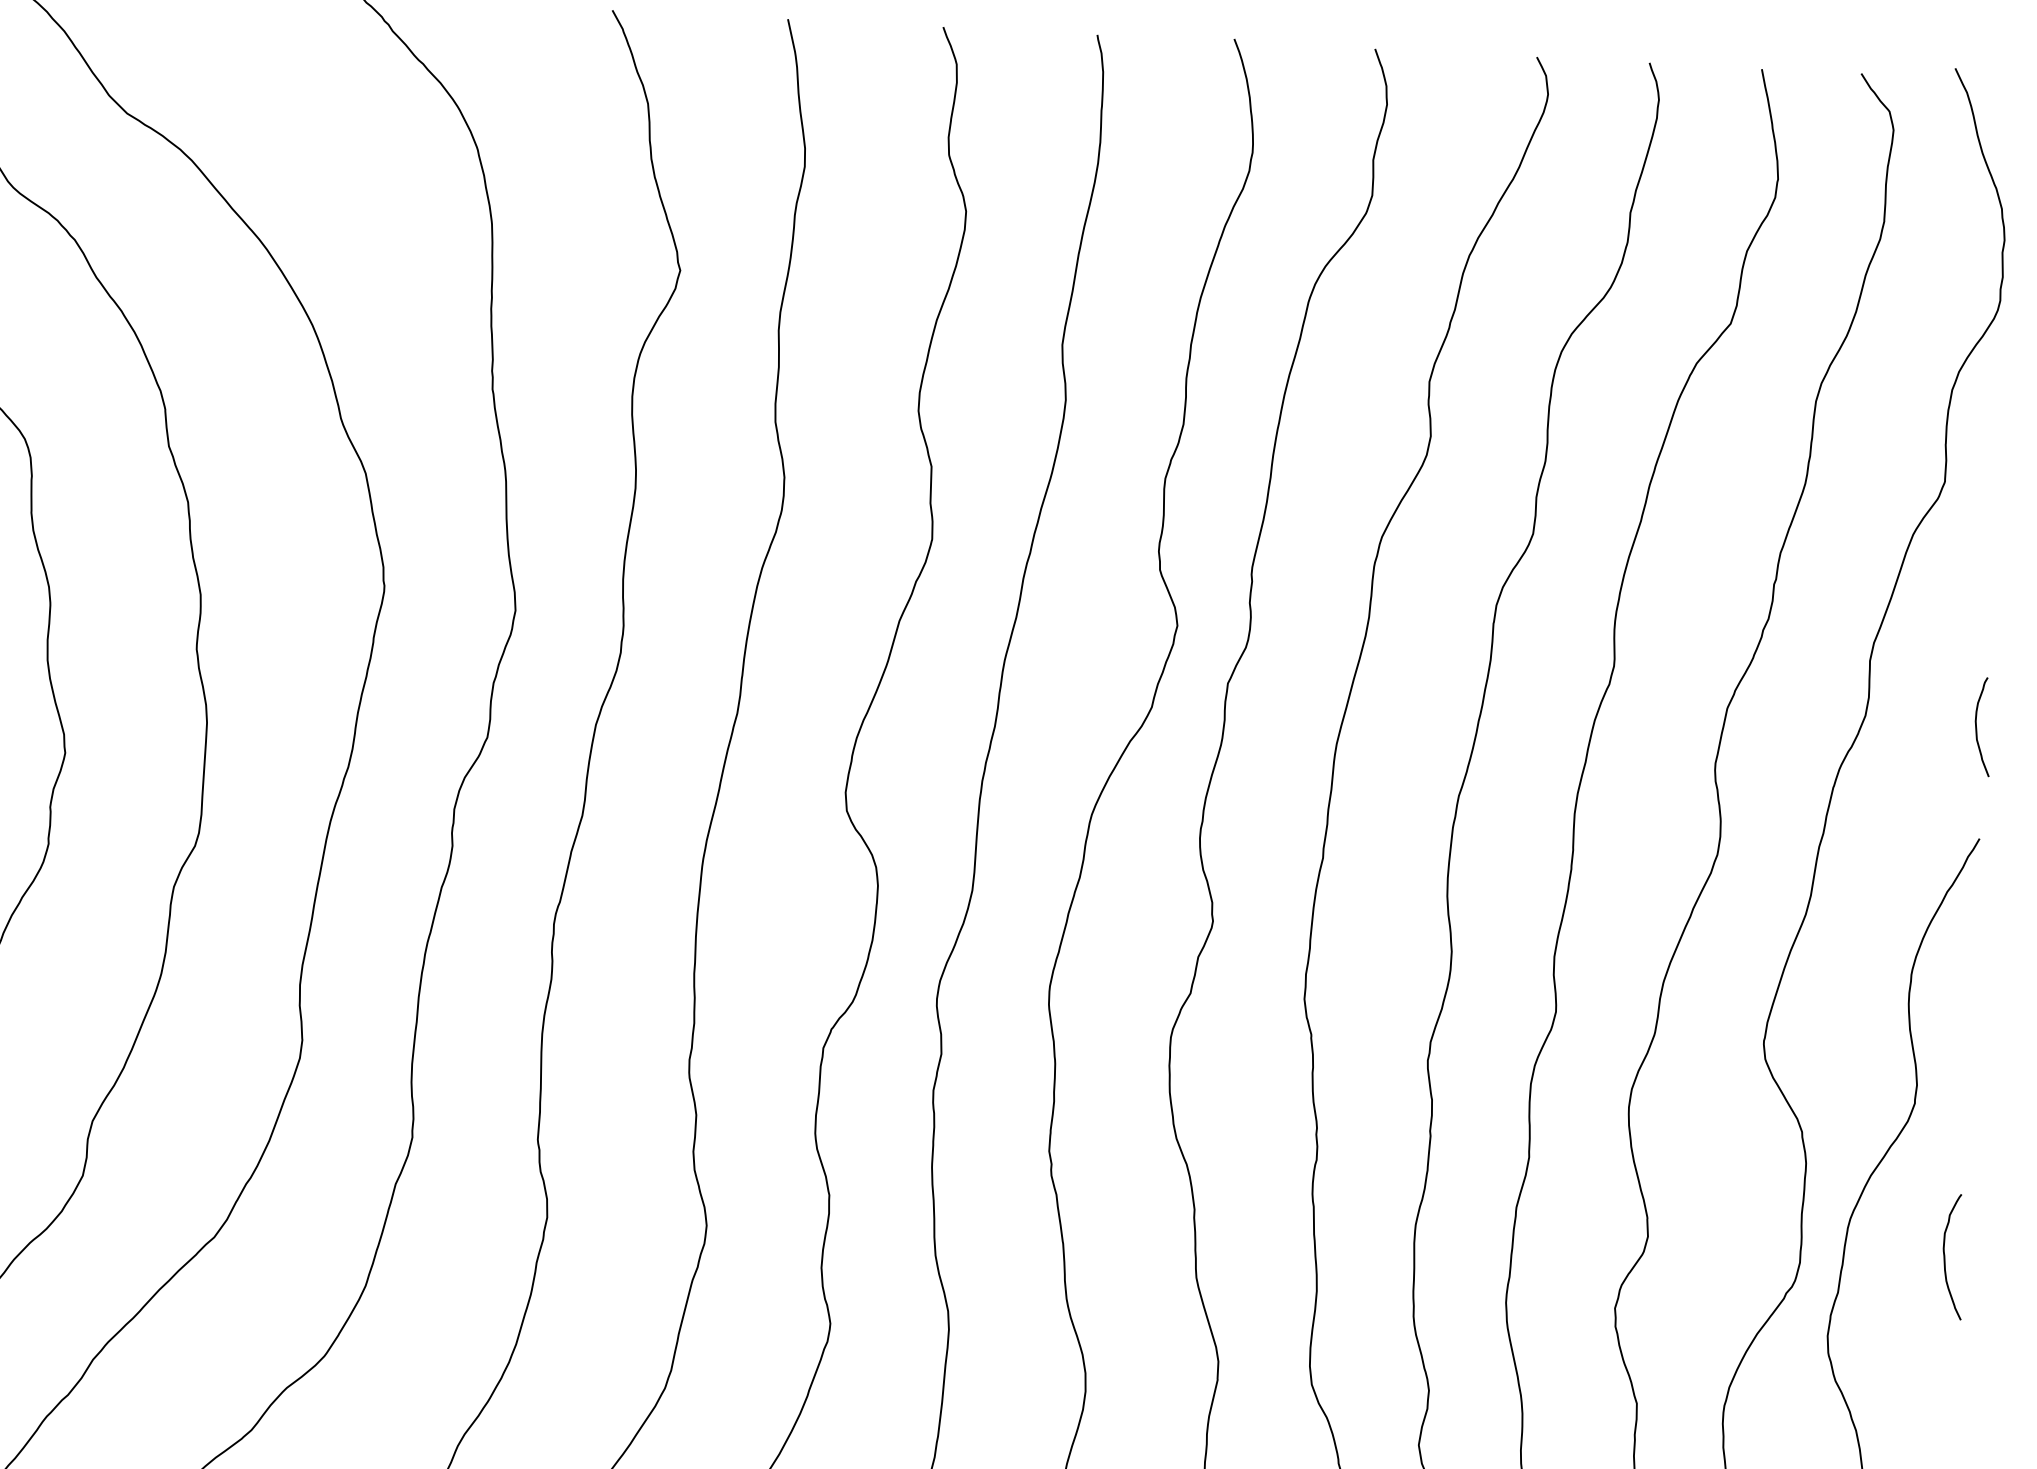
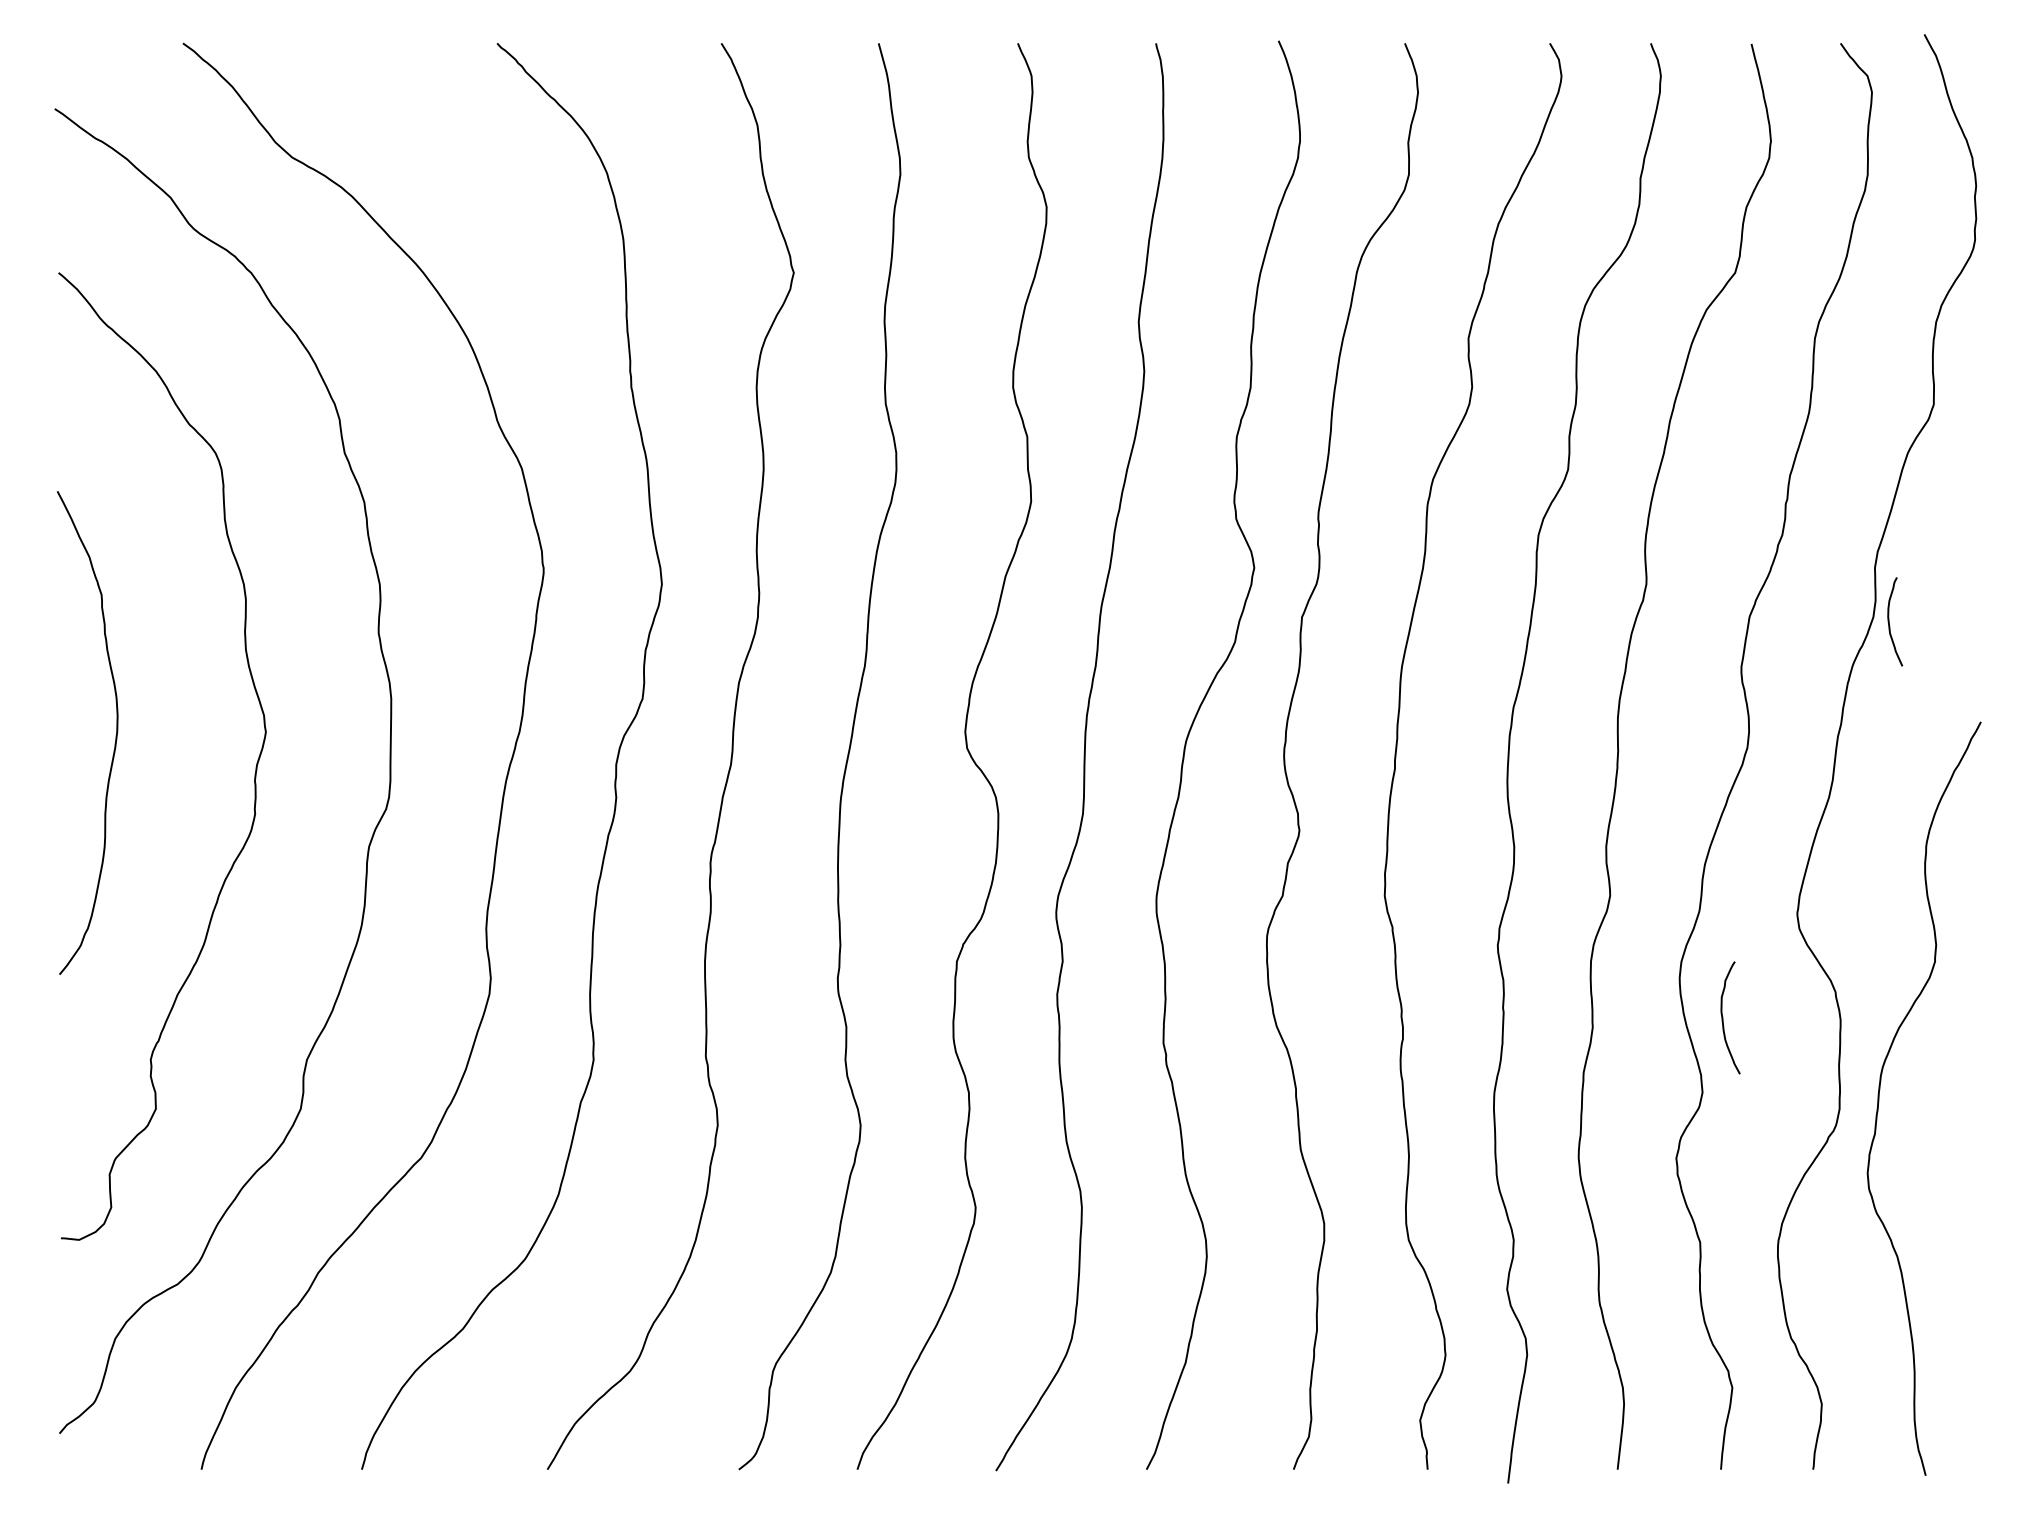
curve: (1976, 726) -> (1889, 621), moved
curve: (1945, 1256) -> (1723, 1017), moved

